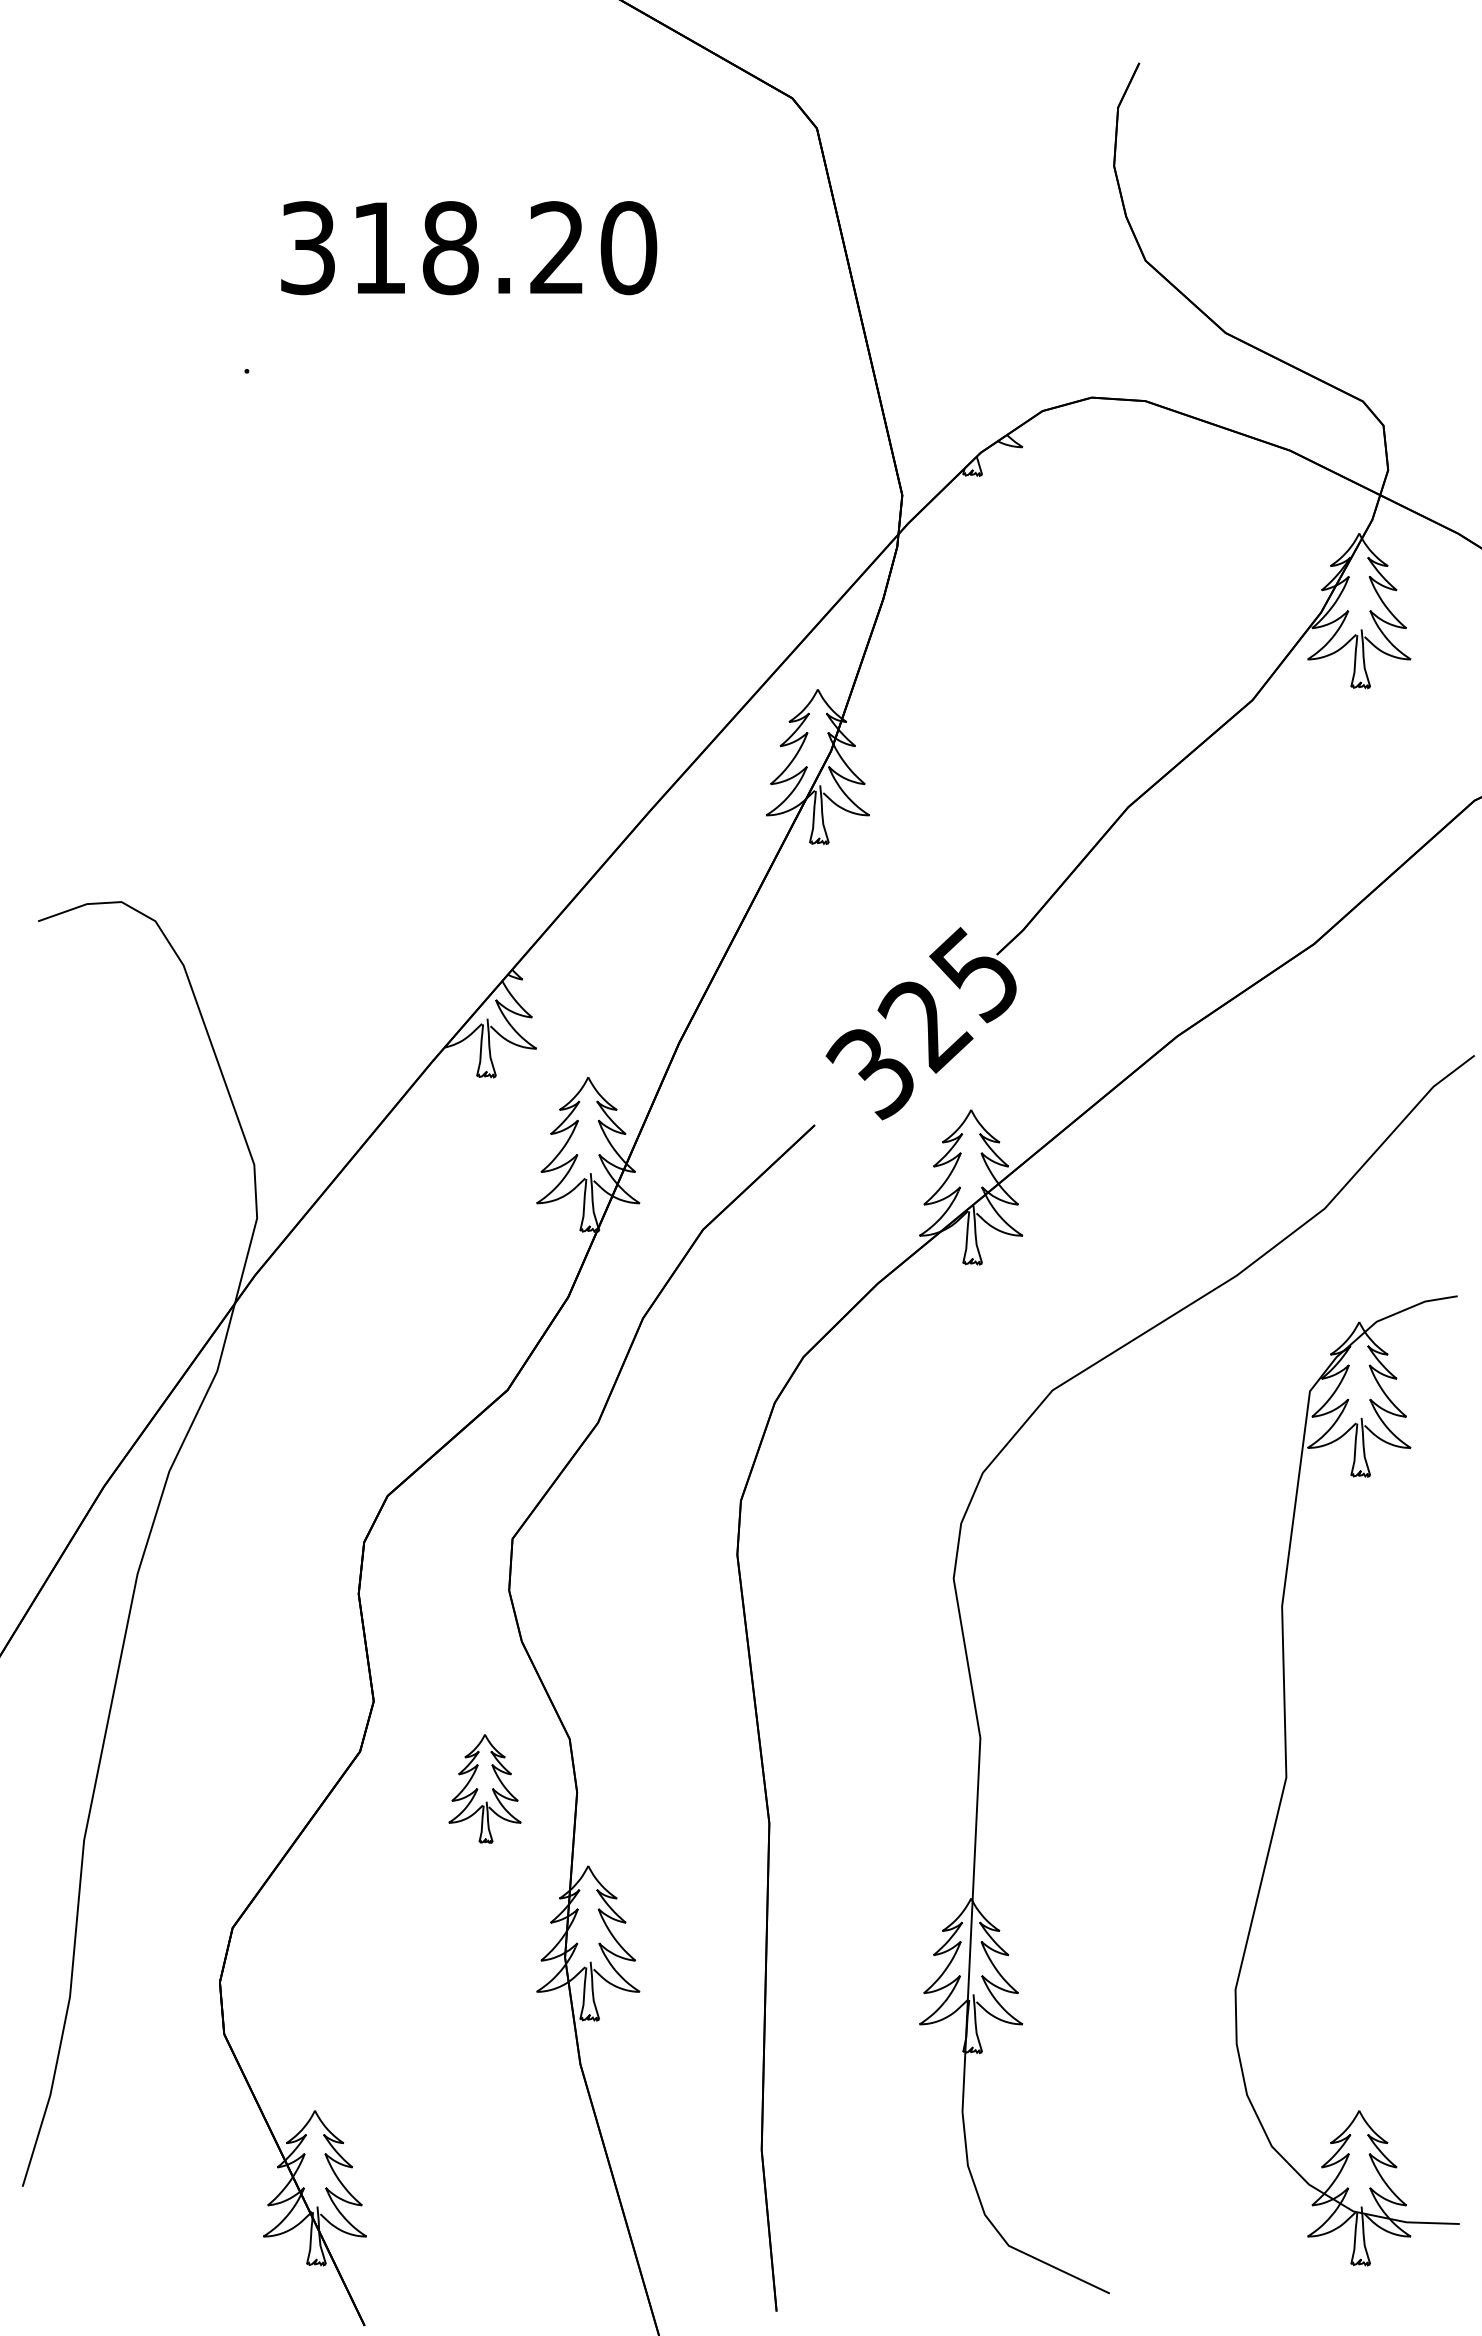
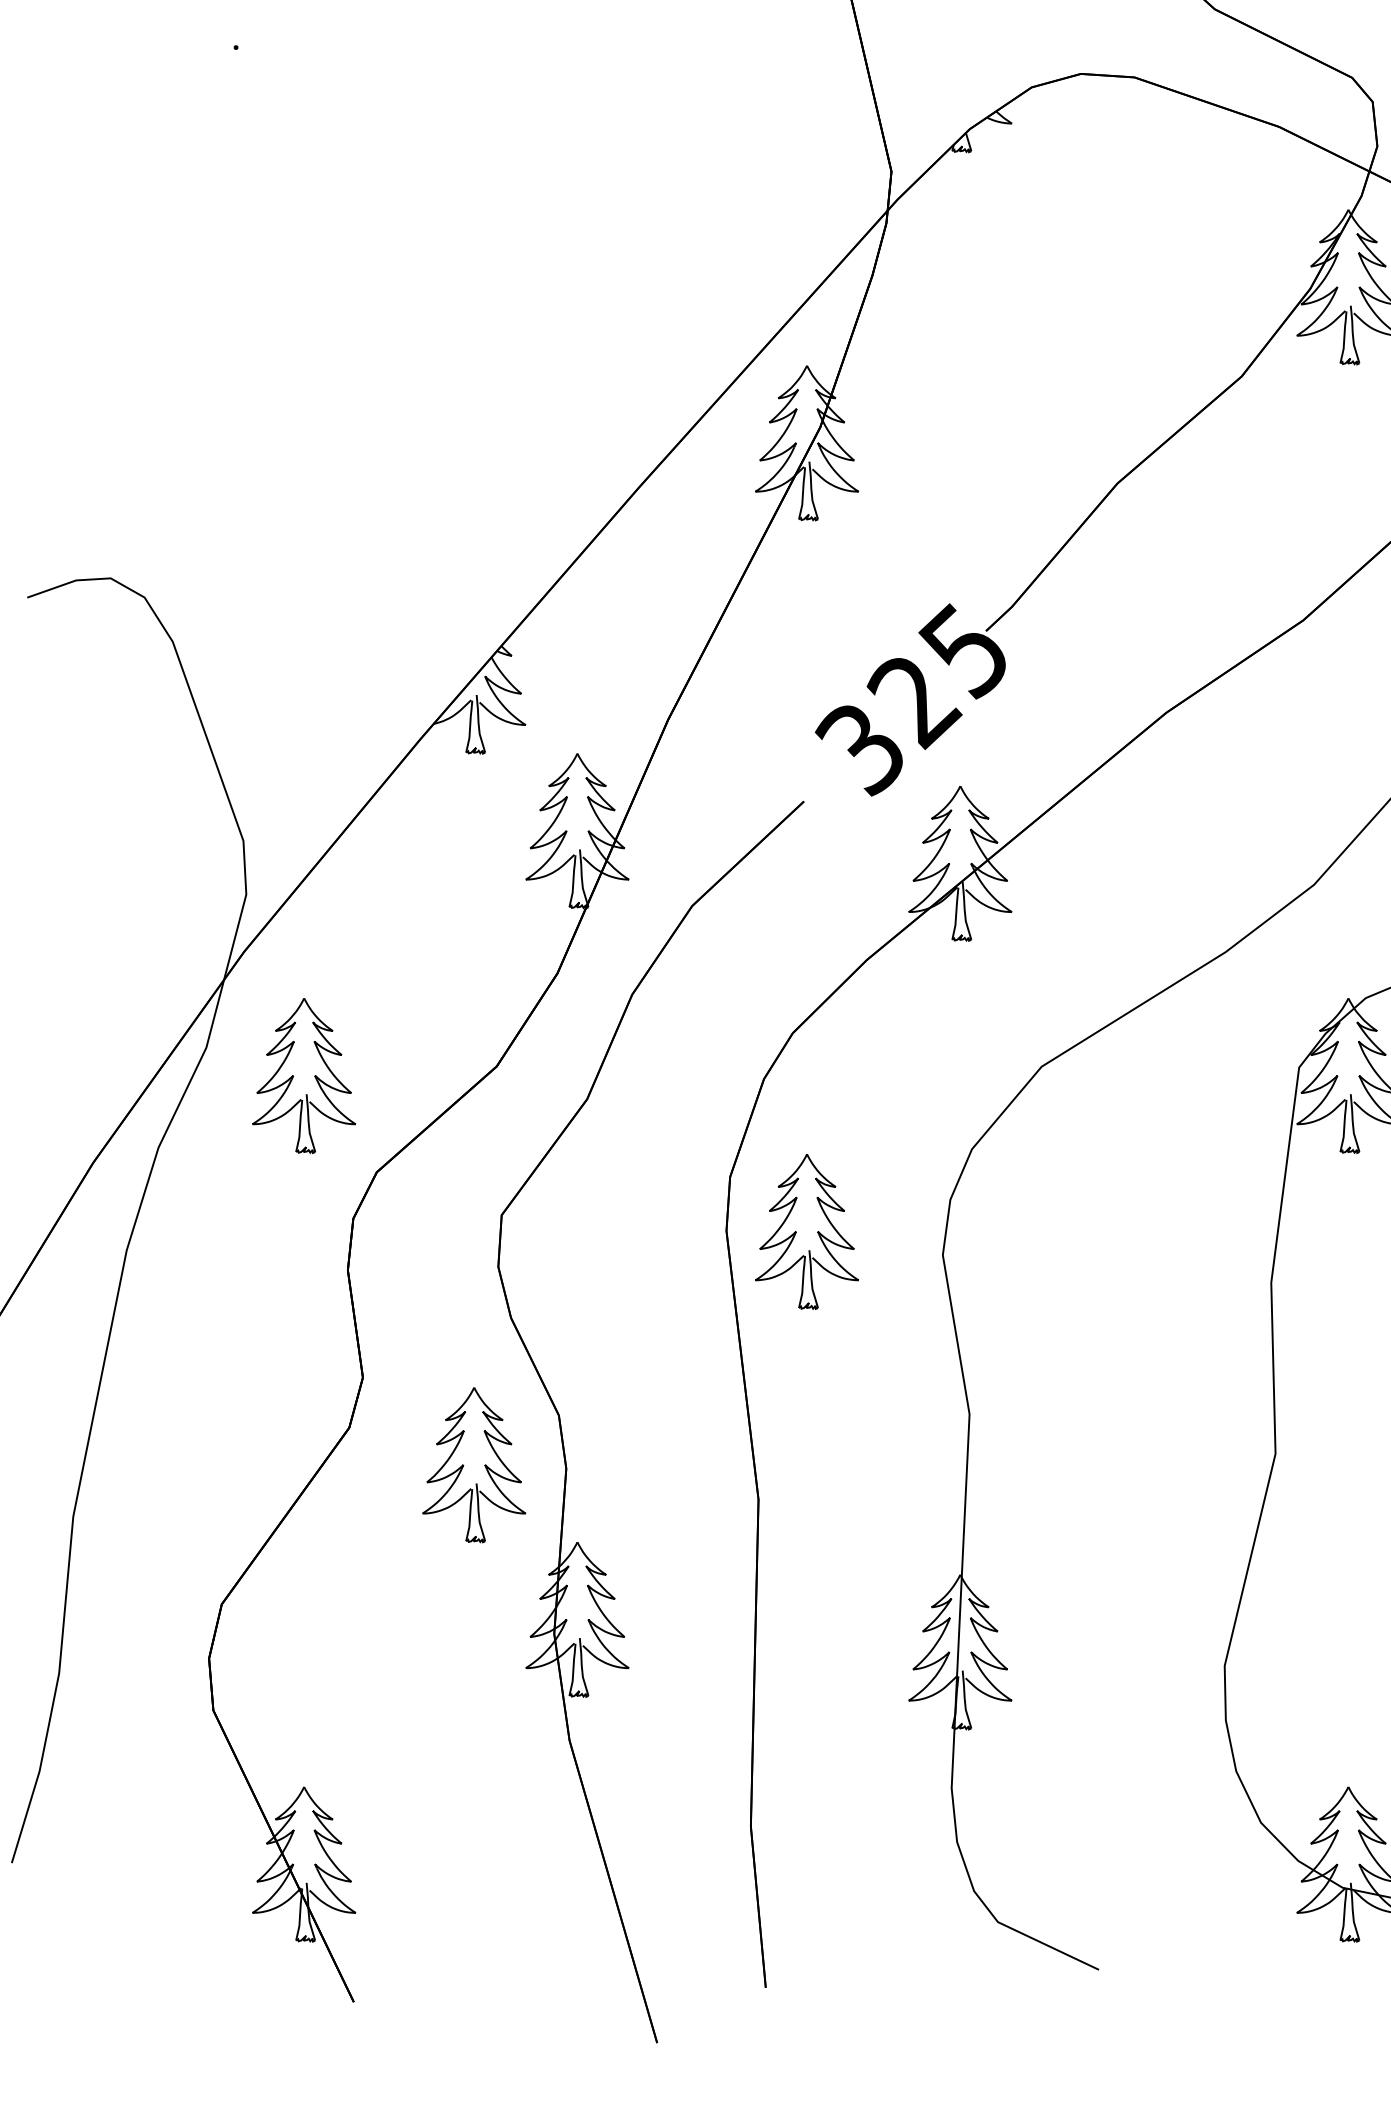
part: (314, 1399) -> (303, 1075), added
part: (807, 1555) -> (796, 1231), added
part: (484, 1788) -> (473, 1464), size x1.43

